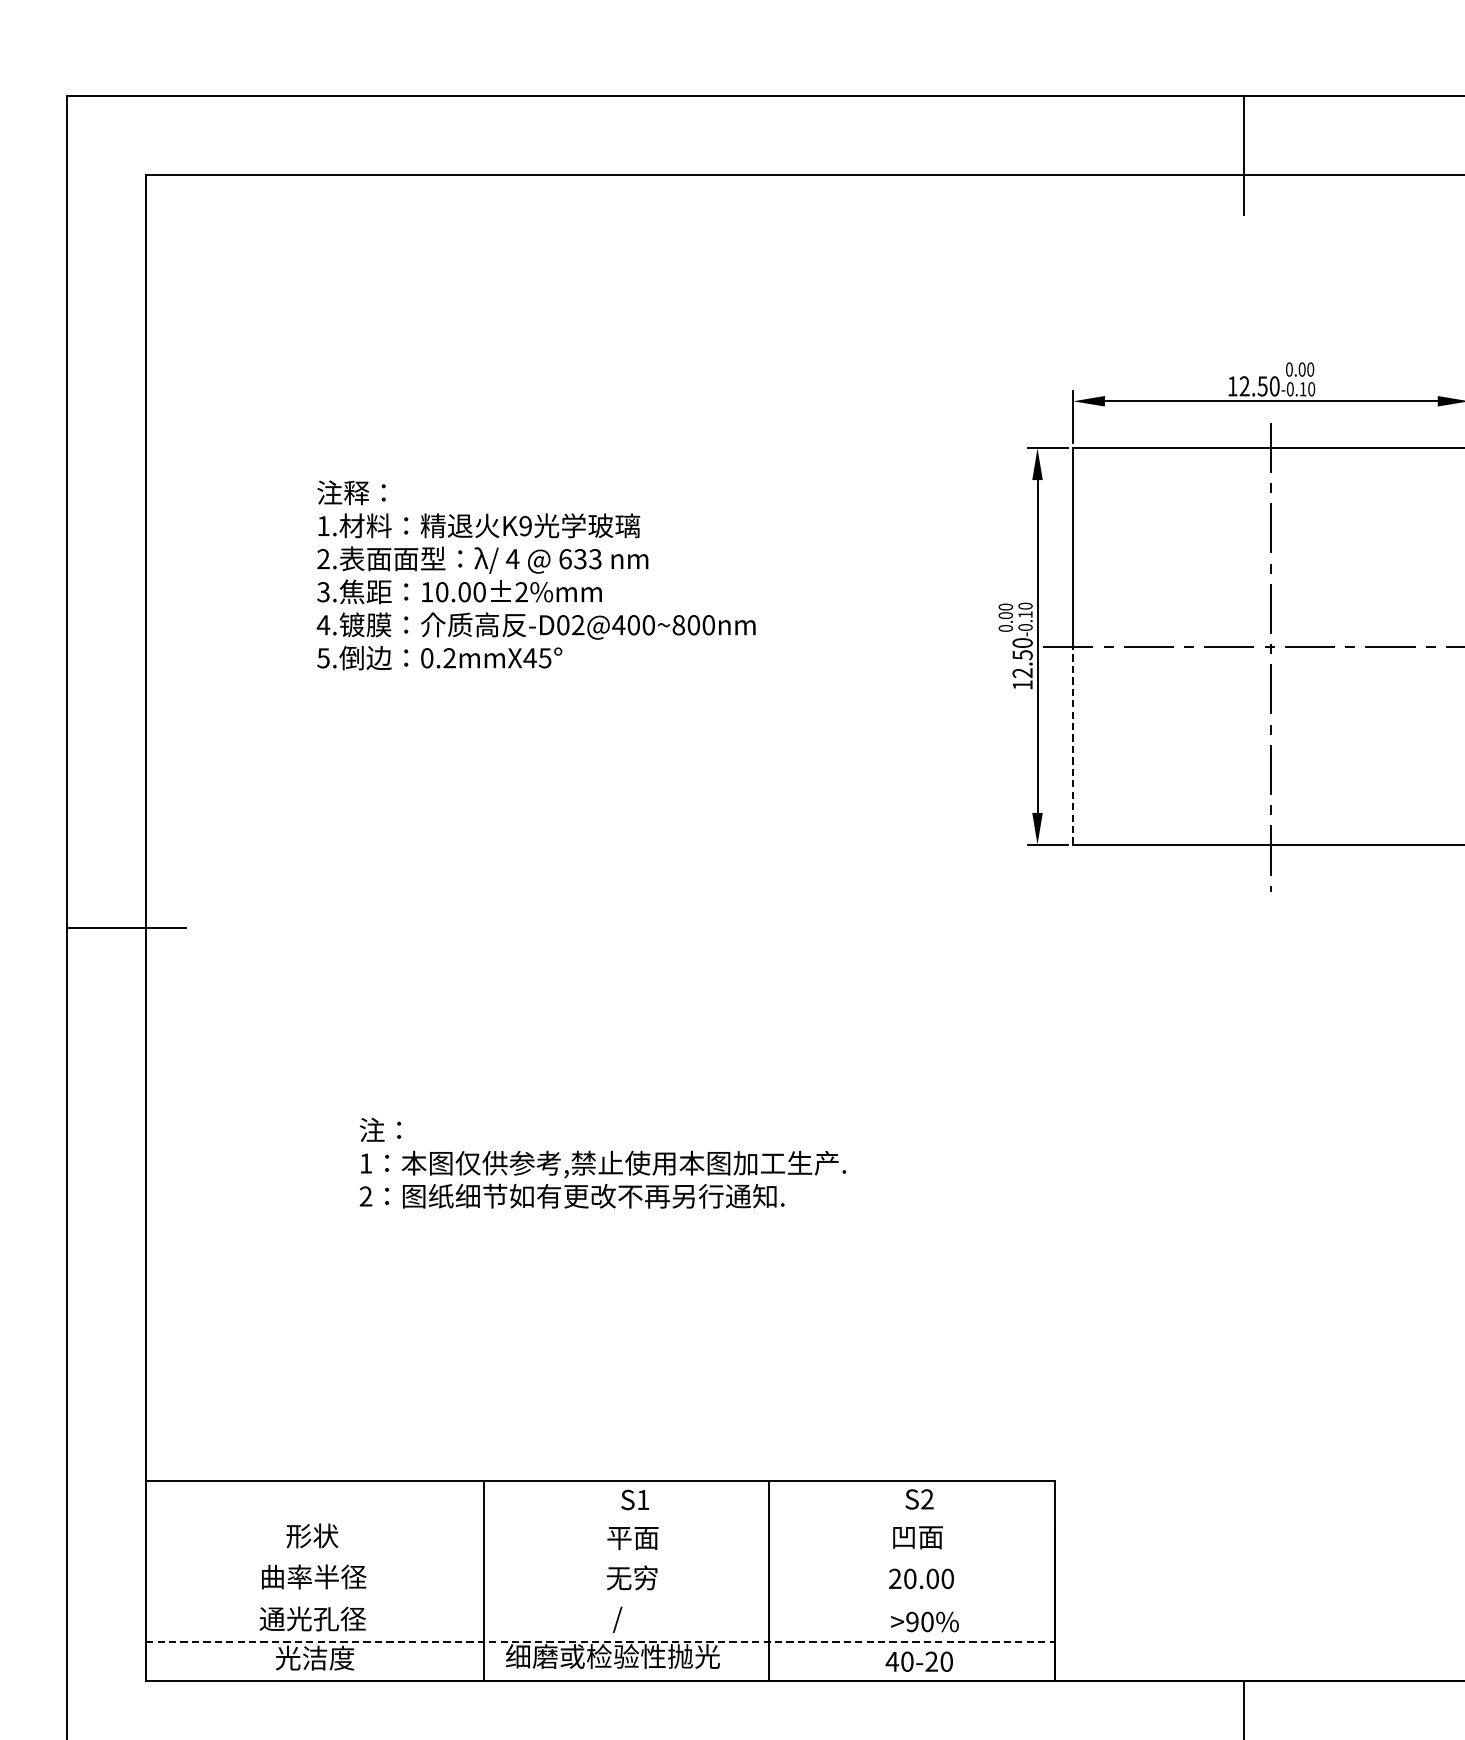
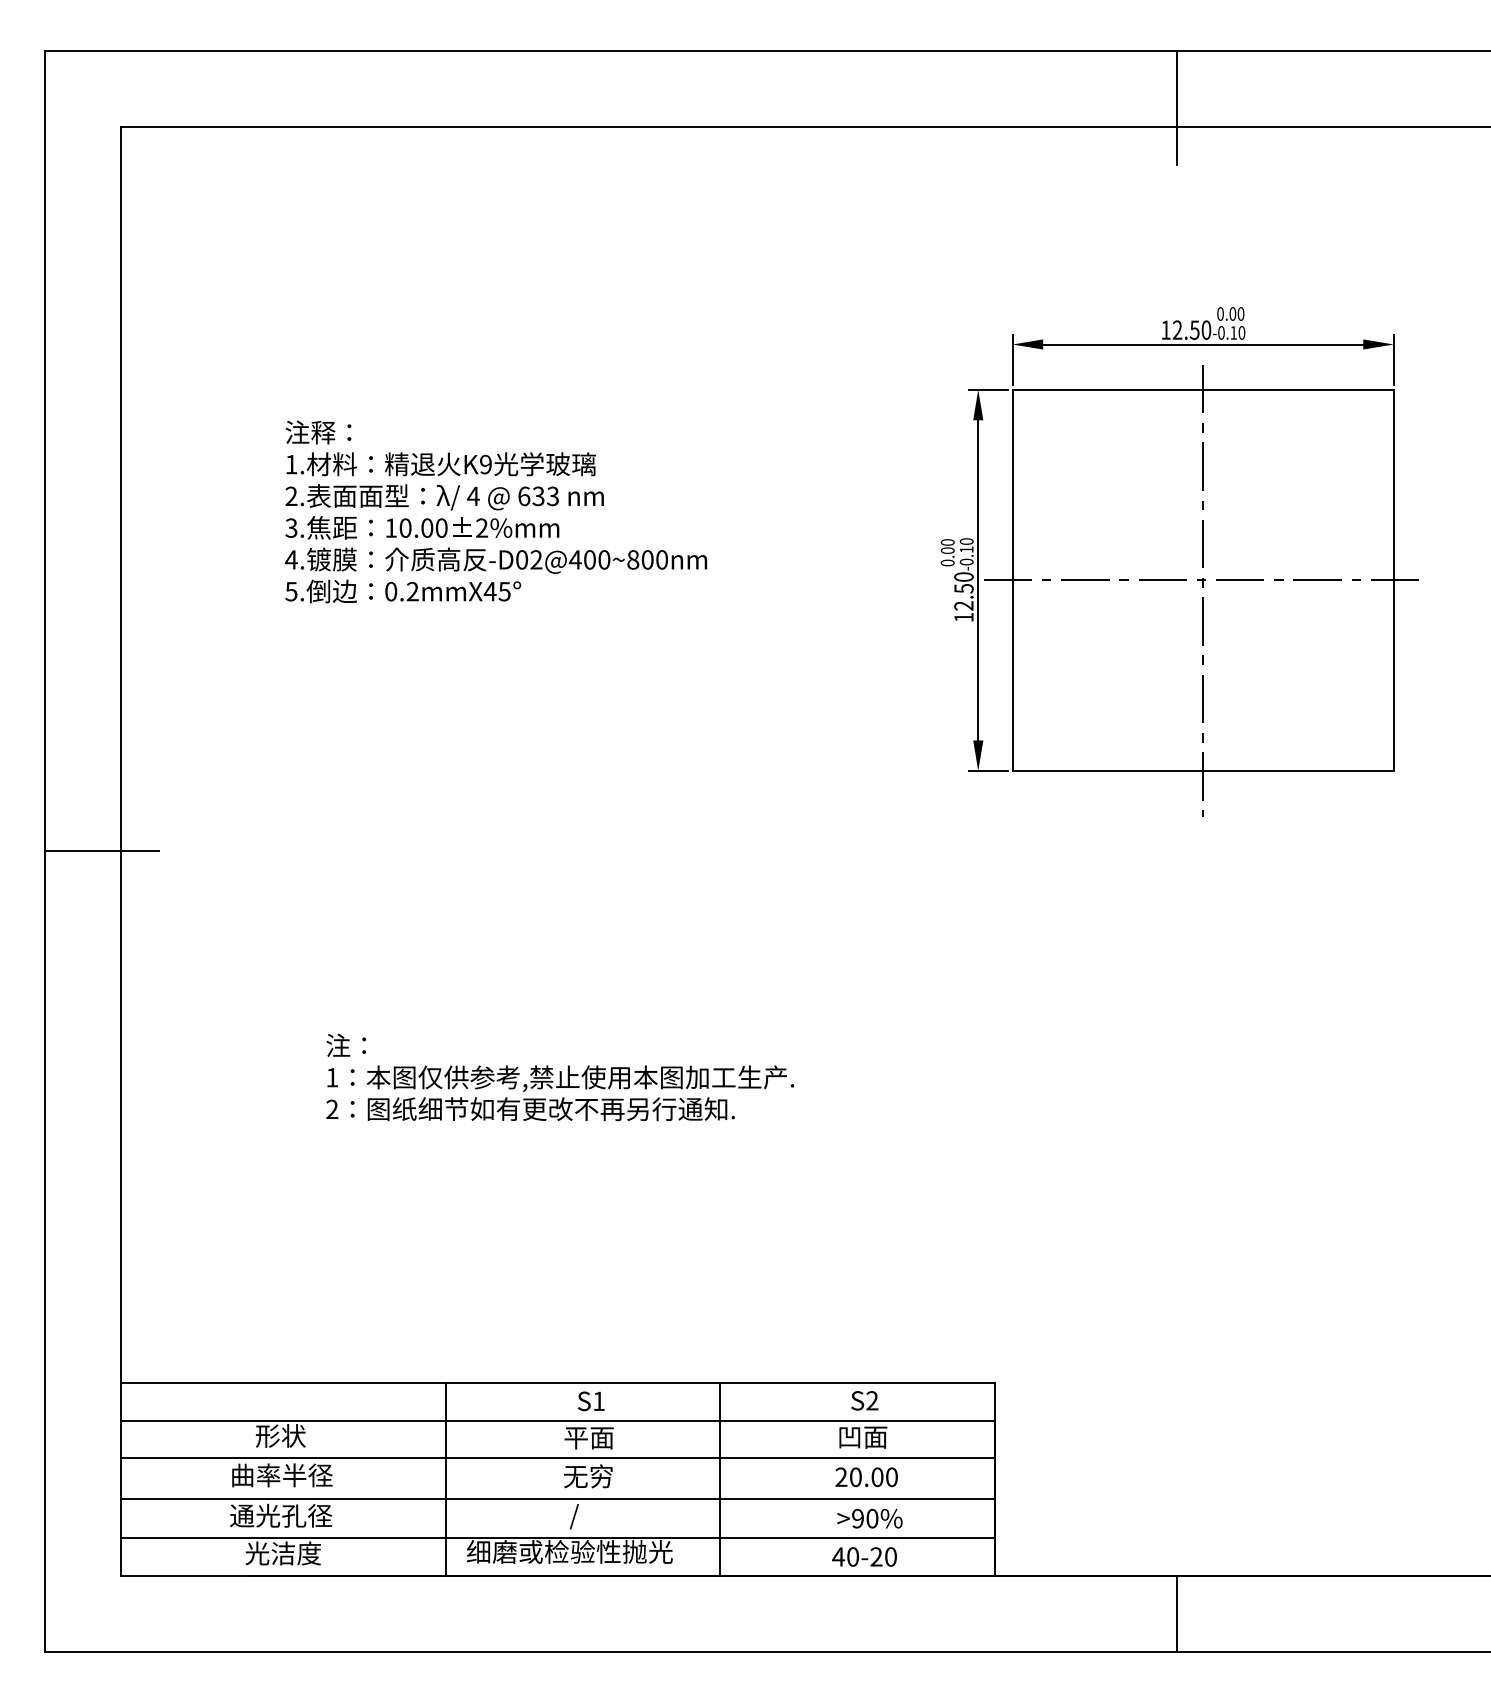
line: (1073, 745) -> (1012, 675), dashed -> solid
line: (600, 1519) -> (557, 1420), added
line: (600, 1559) -> (557, 1458), added
line: (600, 1602) -> (557, 1499), added
line: (600, 1641) -> (557, 1537), dashed -> solid

